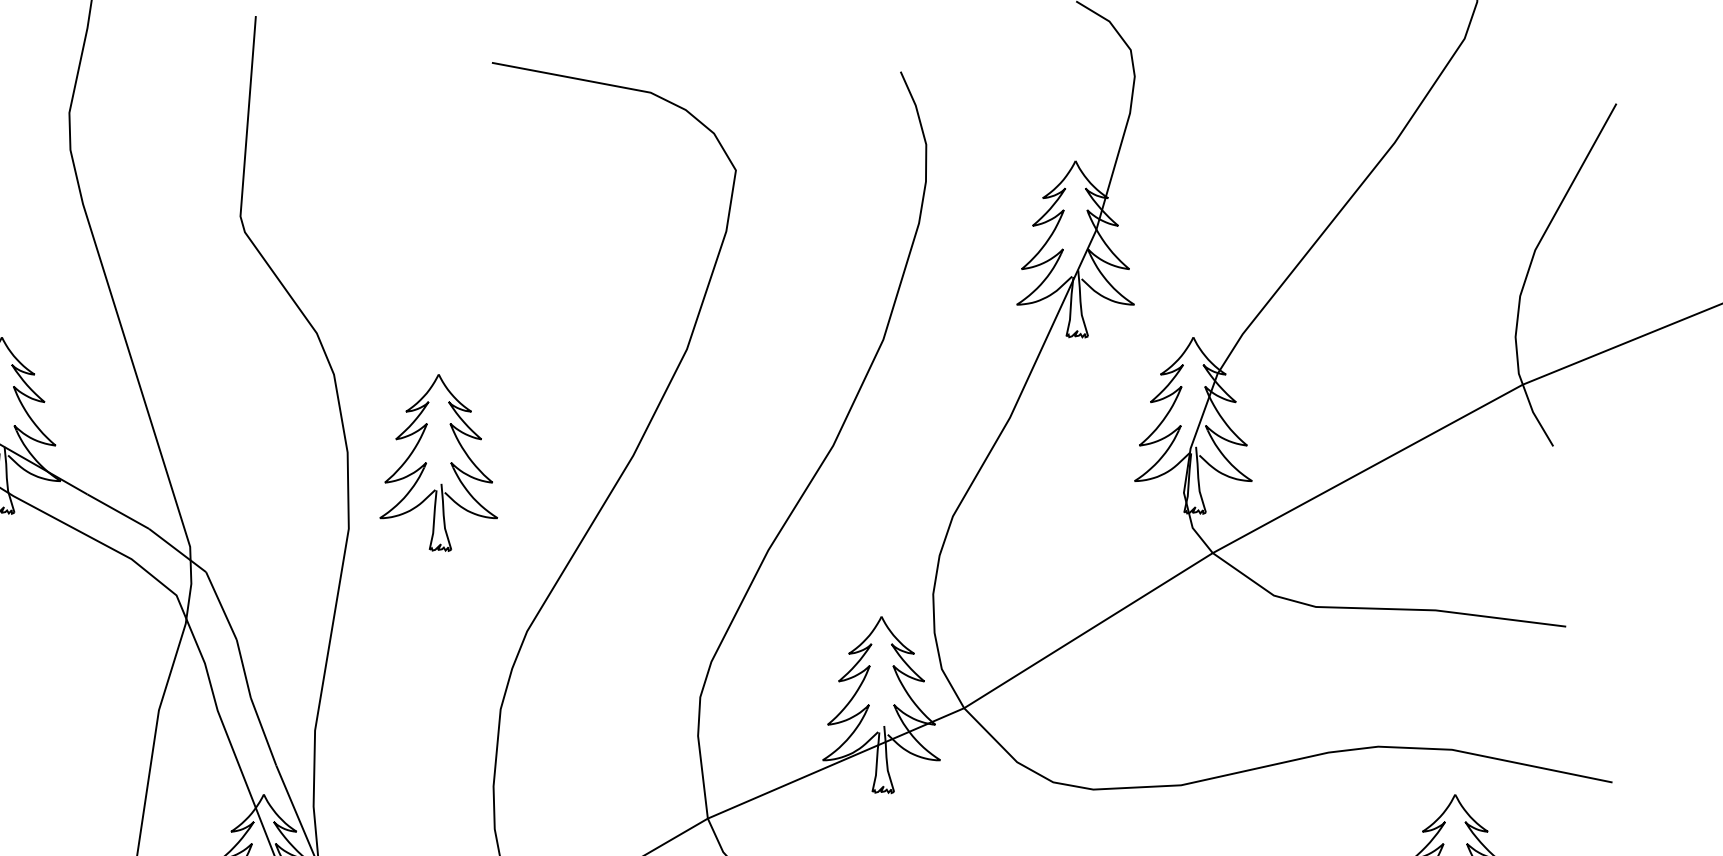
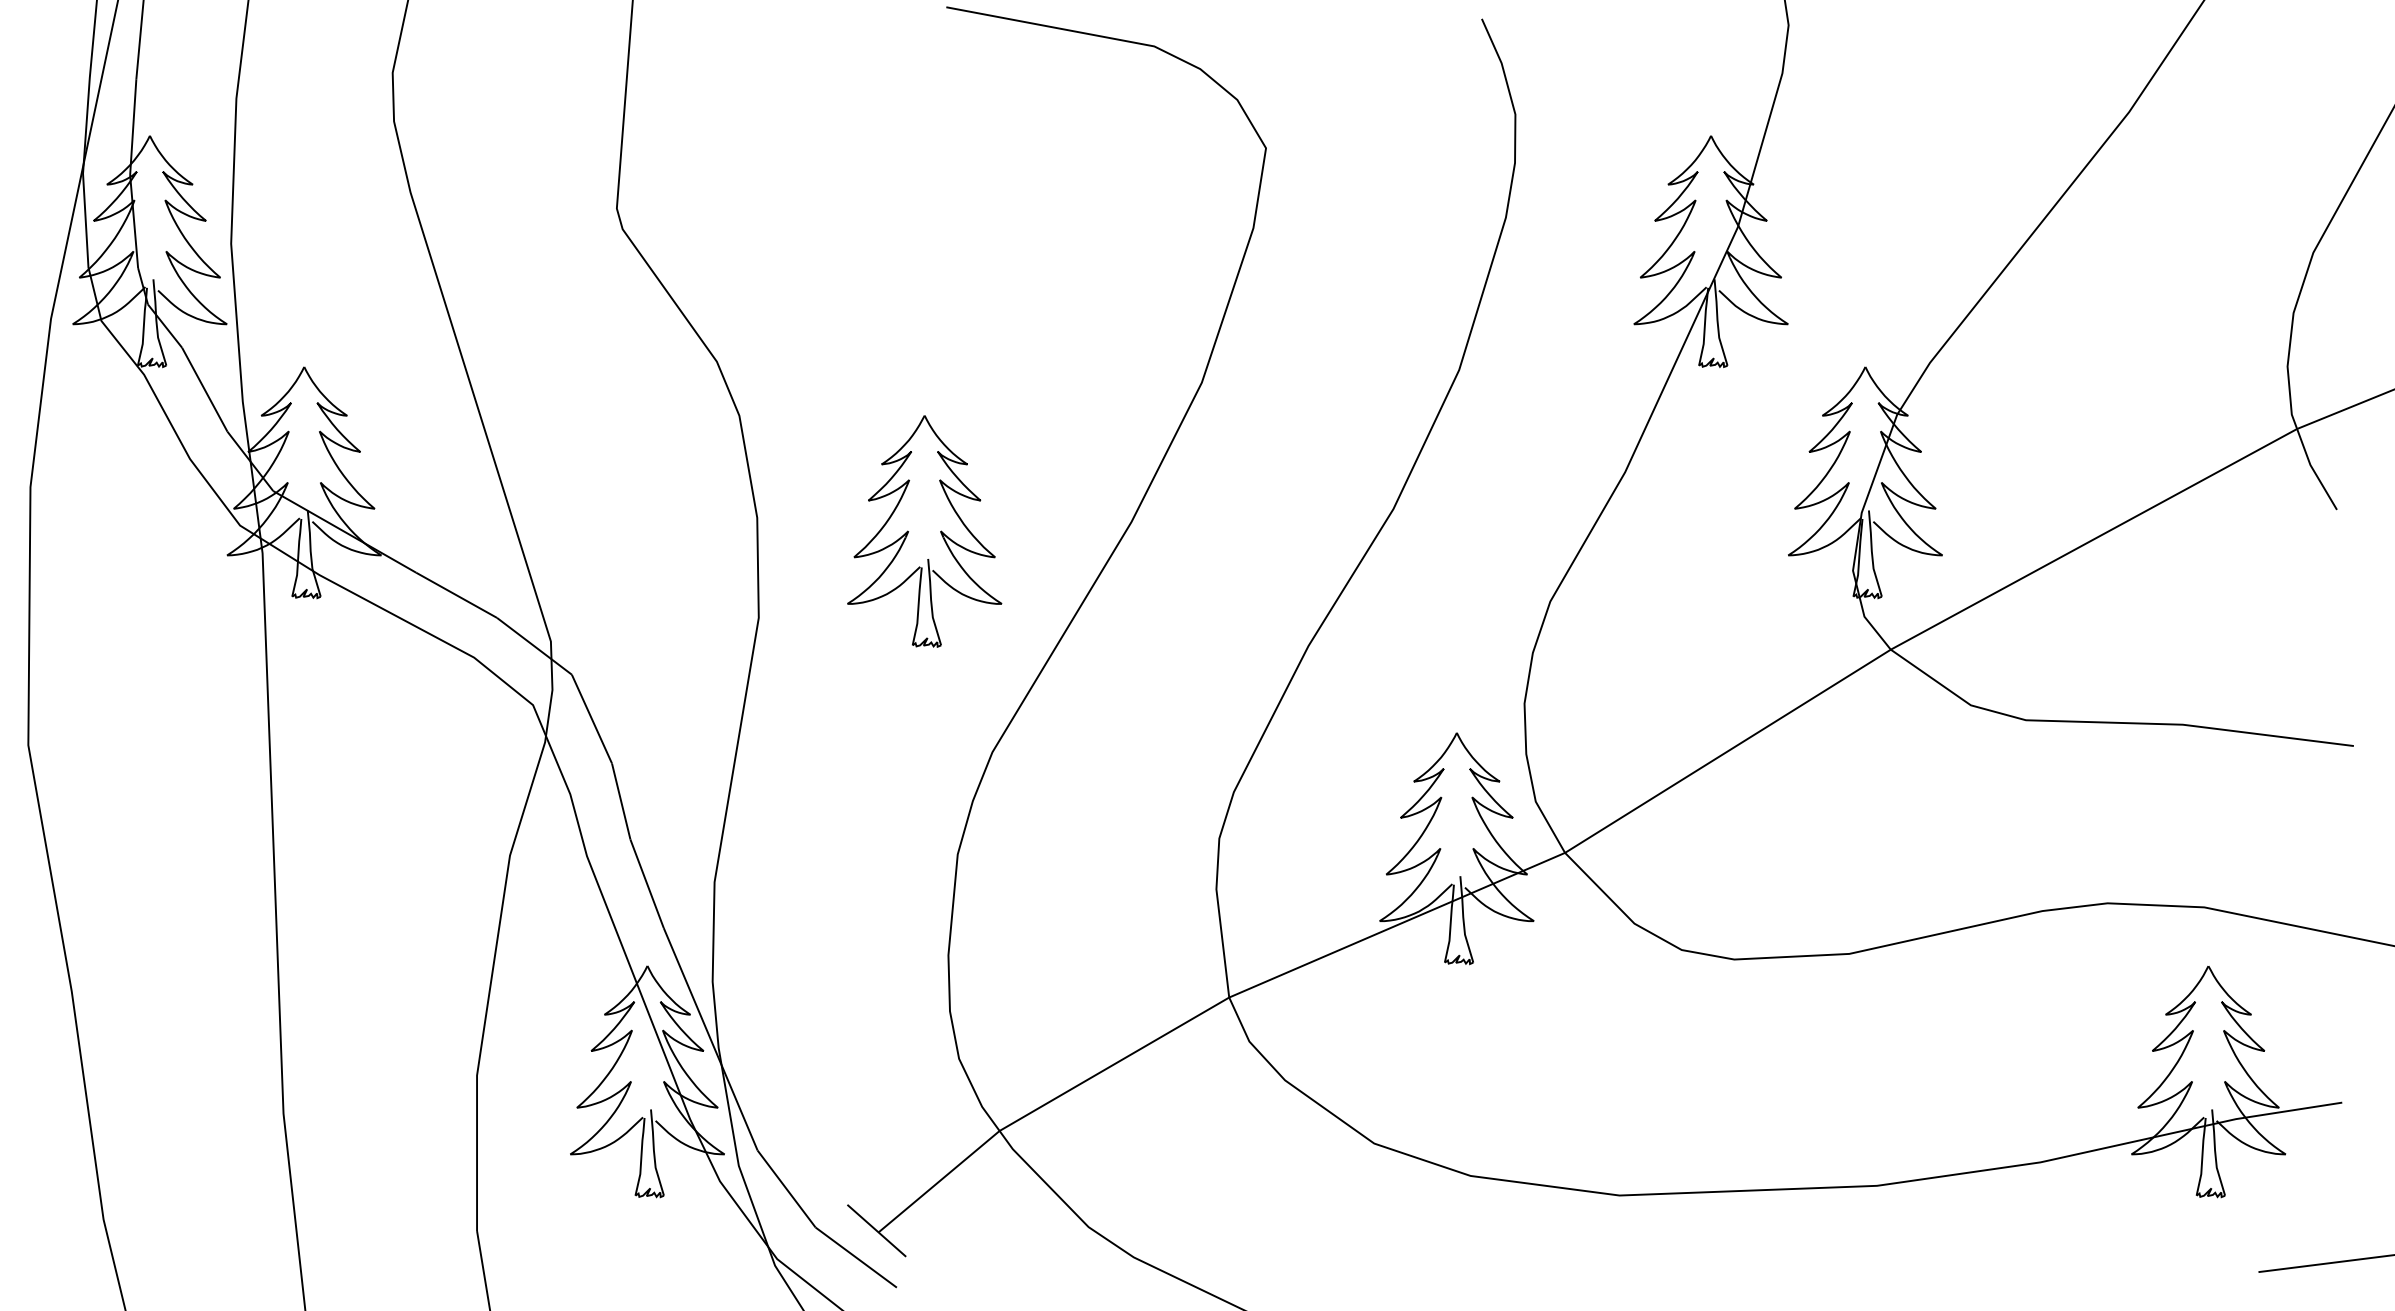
part: (427, 462) -> (909, 531), moved

